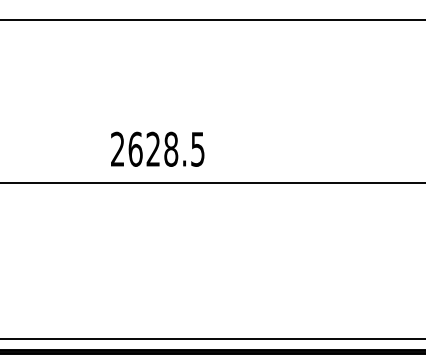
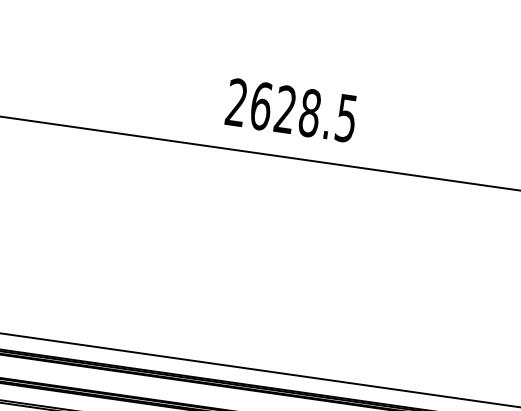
text: (157, 148) -> (291, 109), moved

